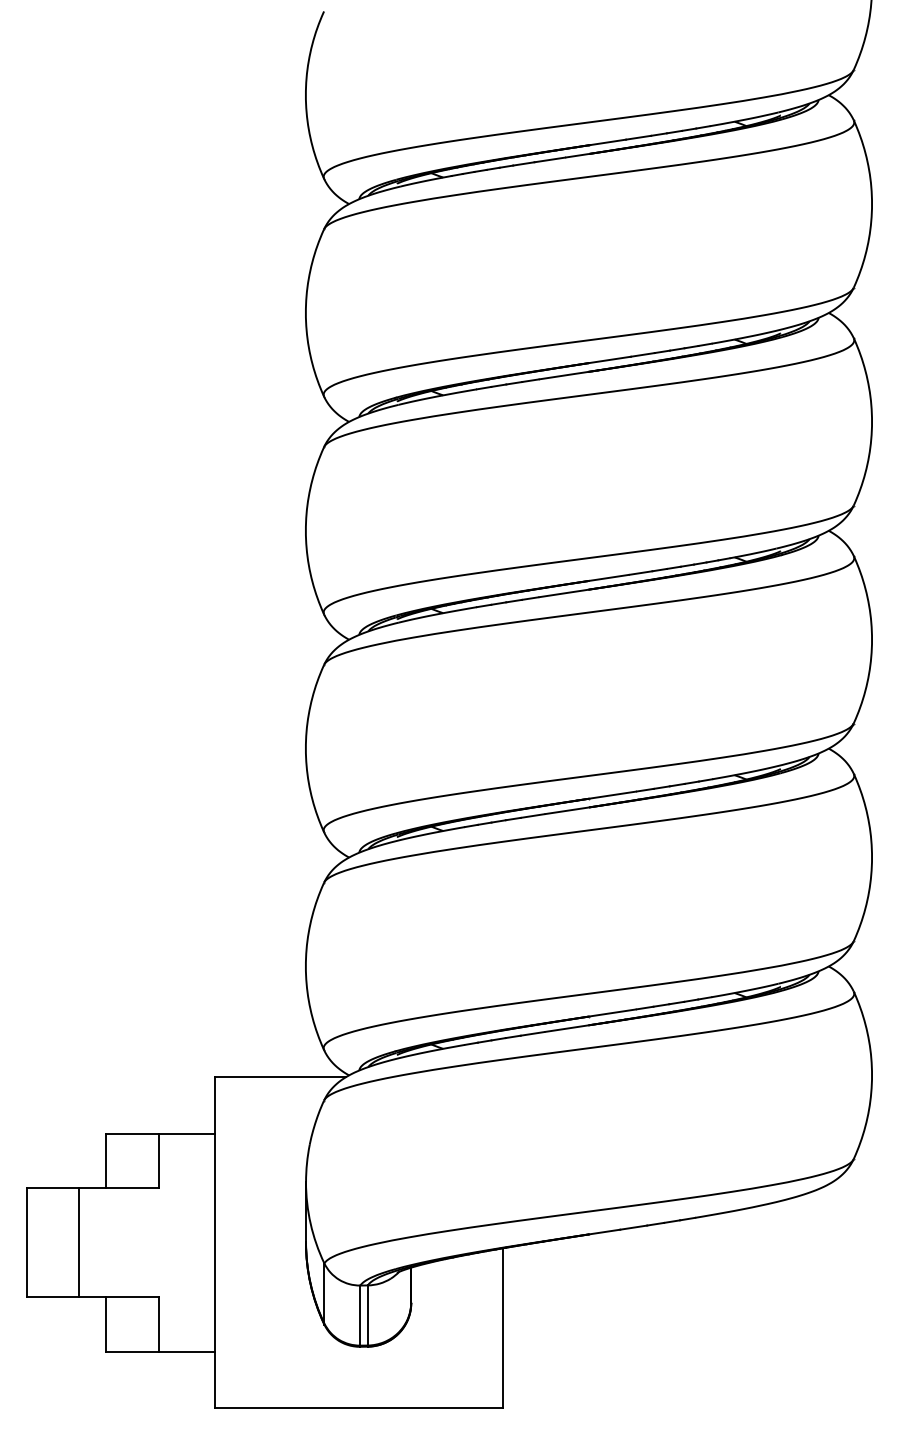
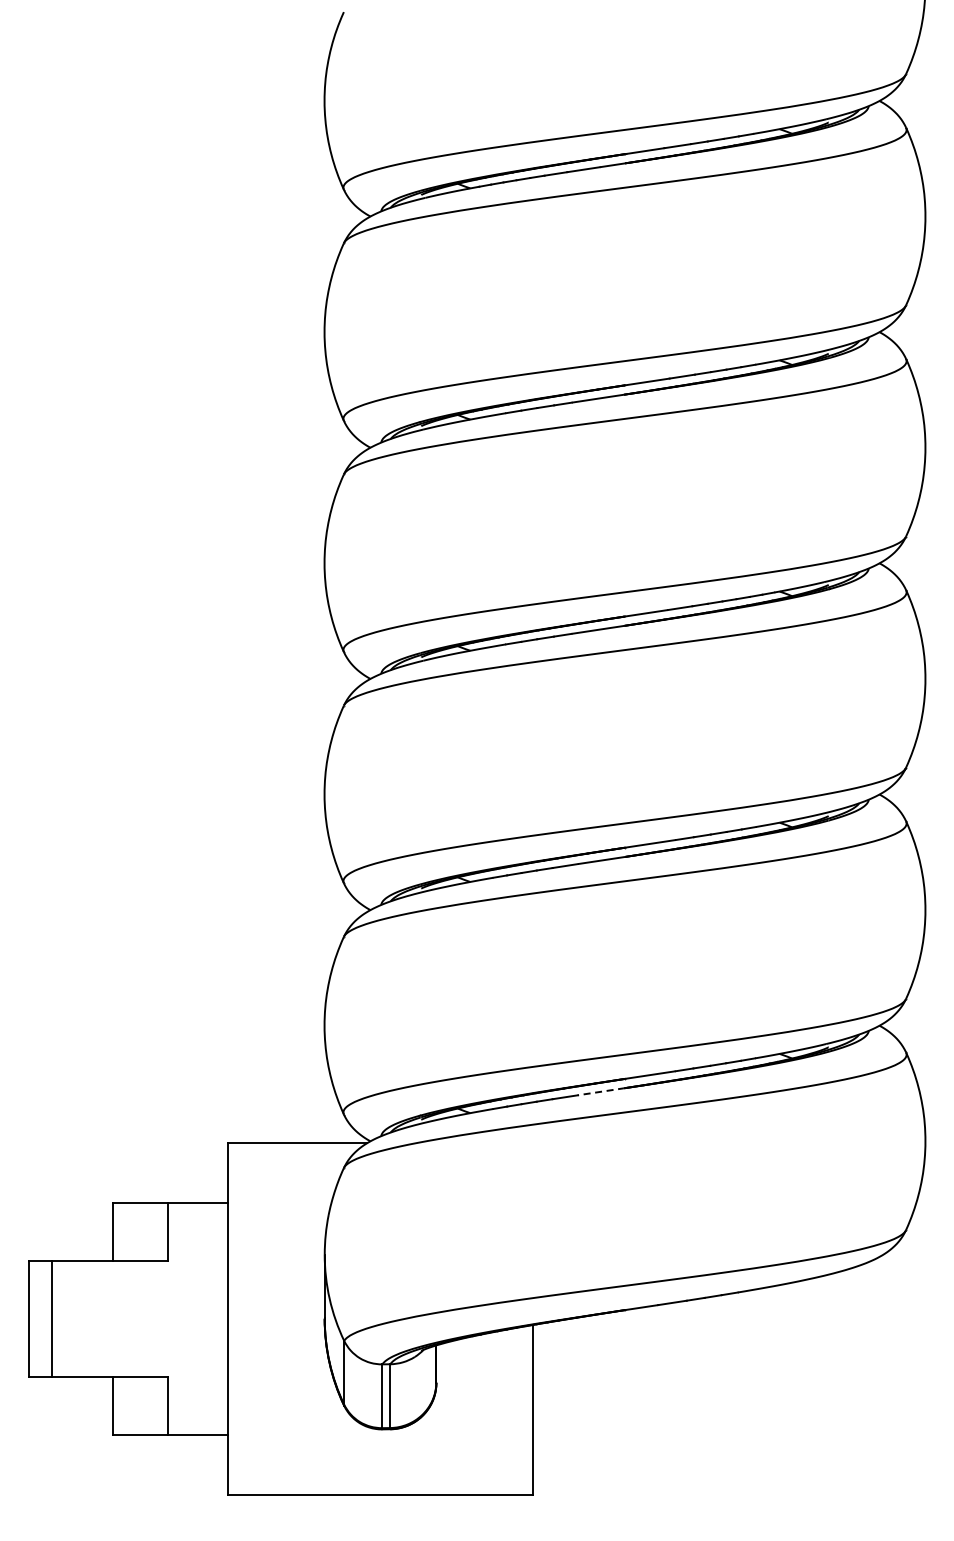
line: (566, 1028) -> (601, 1091), solid -> dashed
line: (79, 1242) -> (52, 1318), moved

